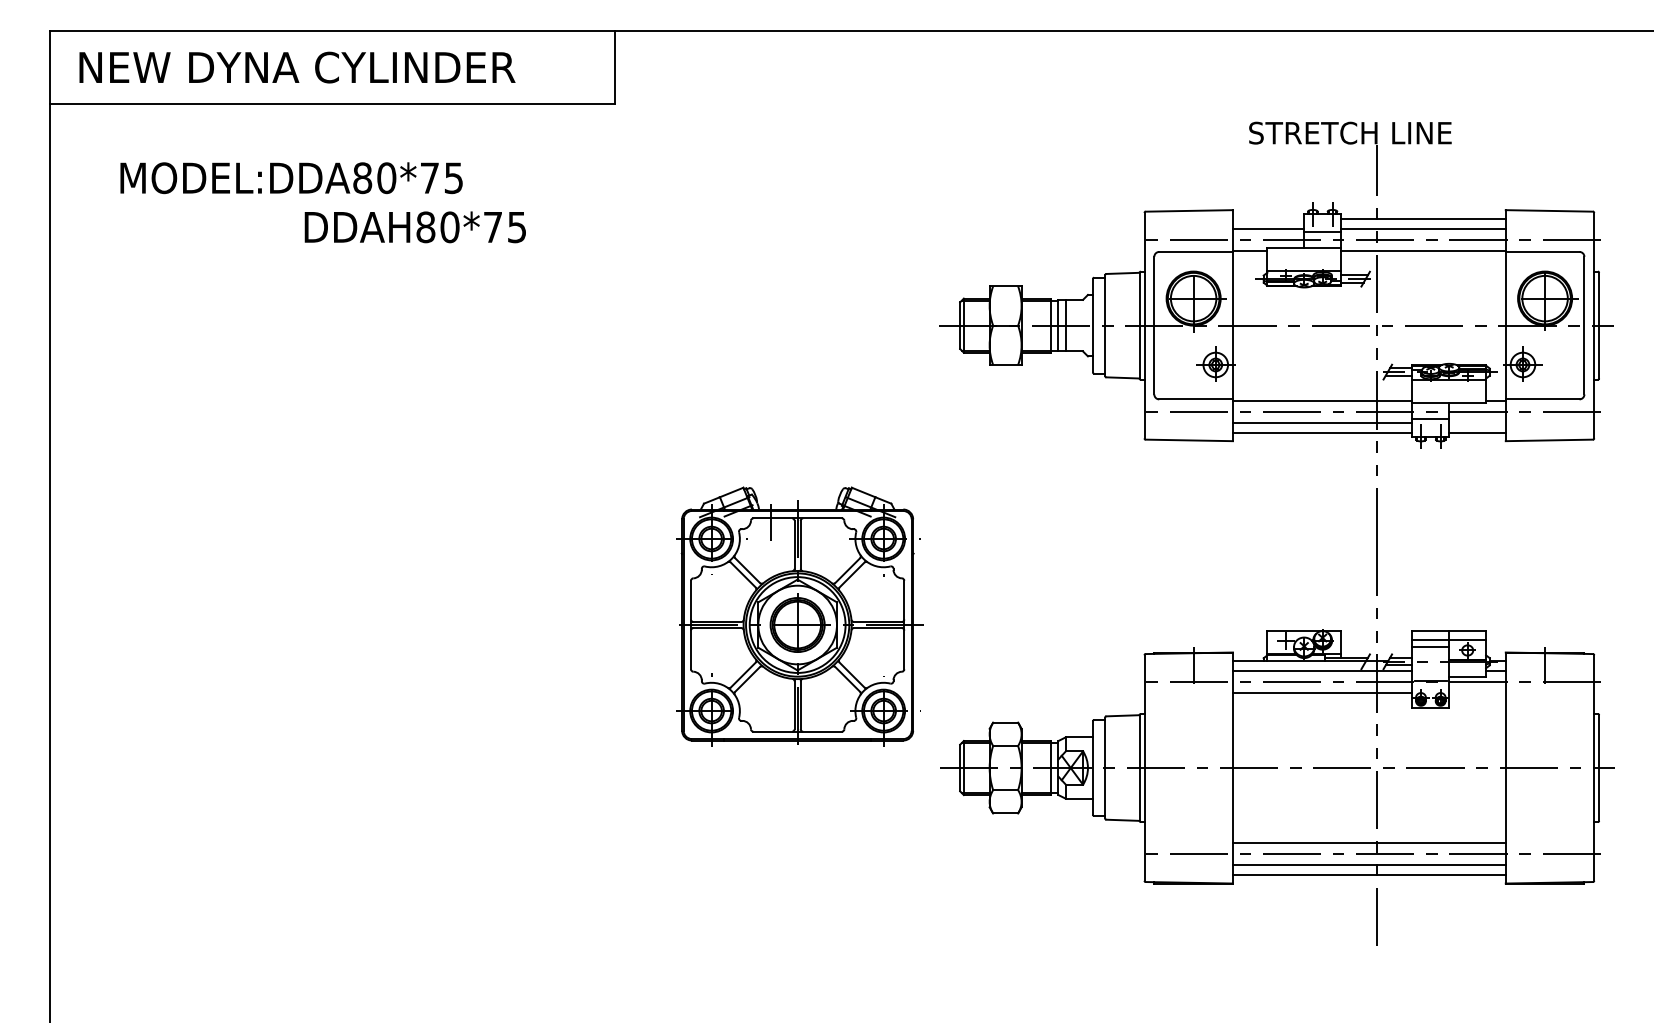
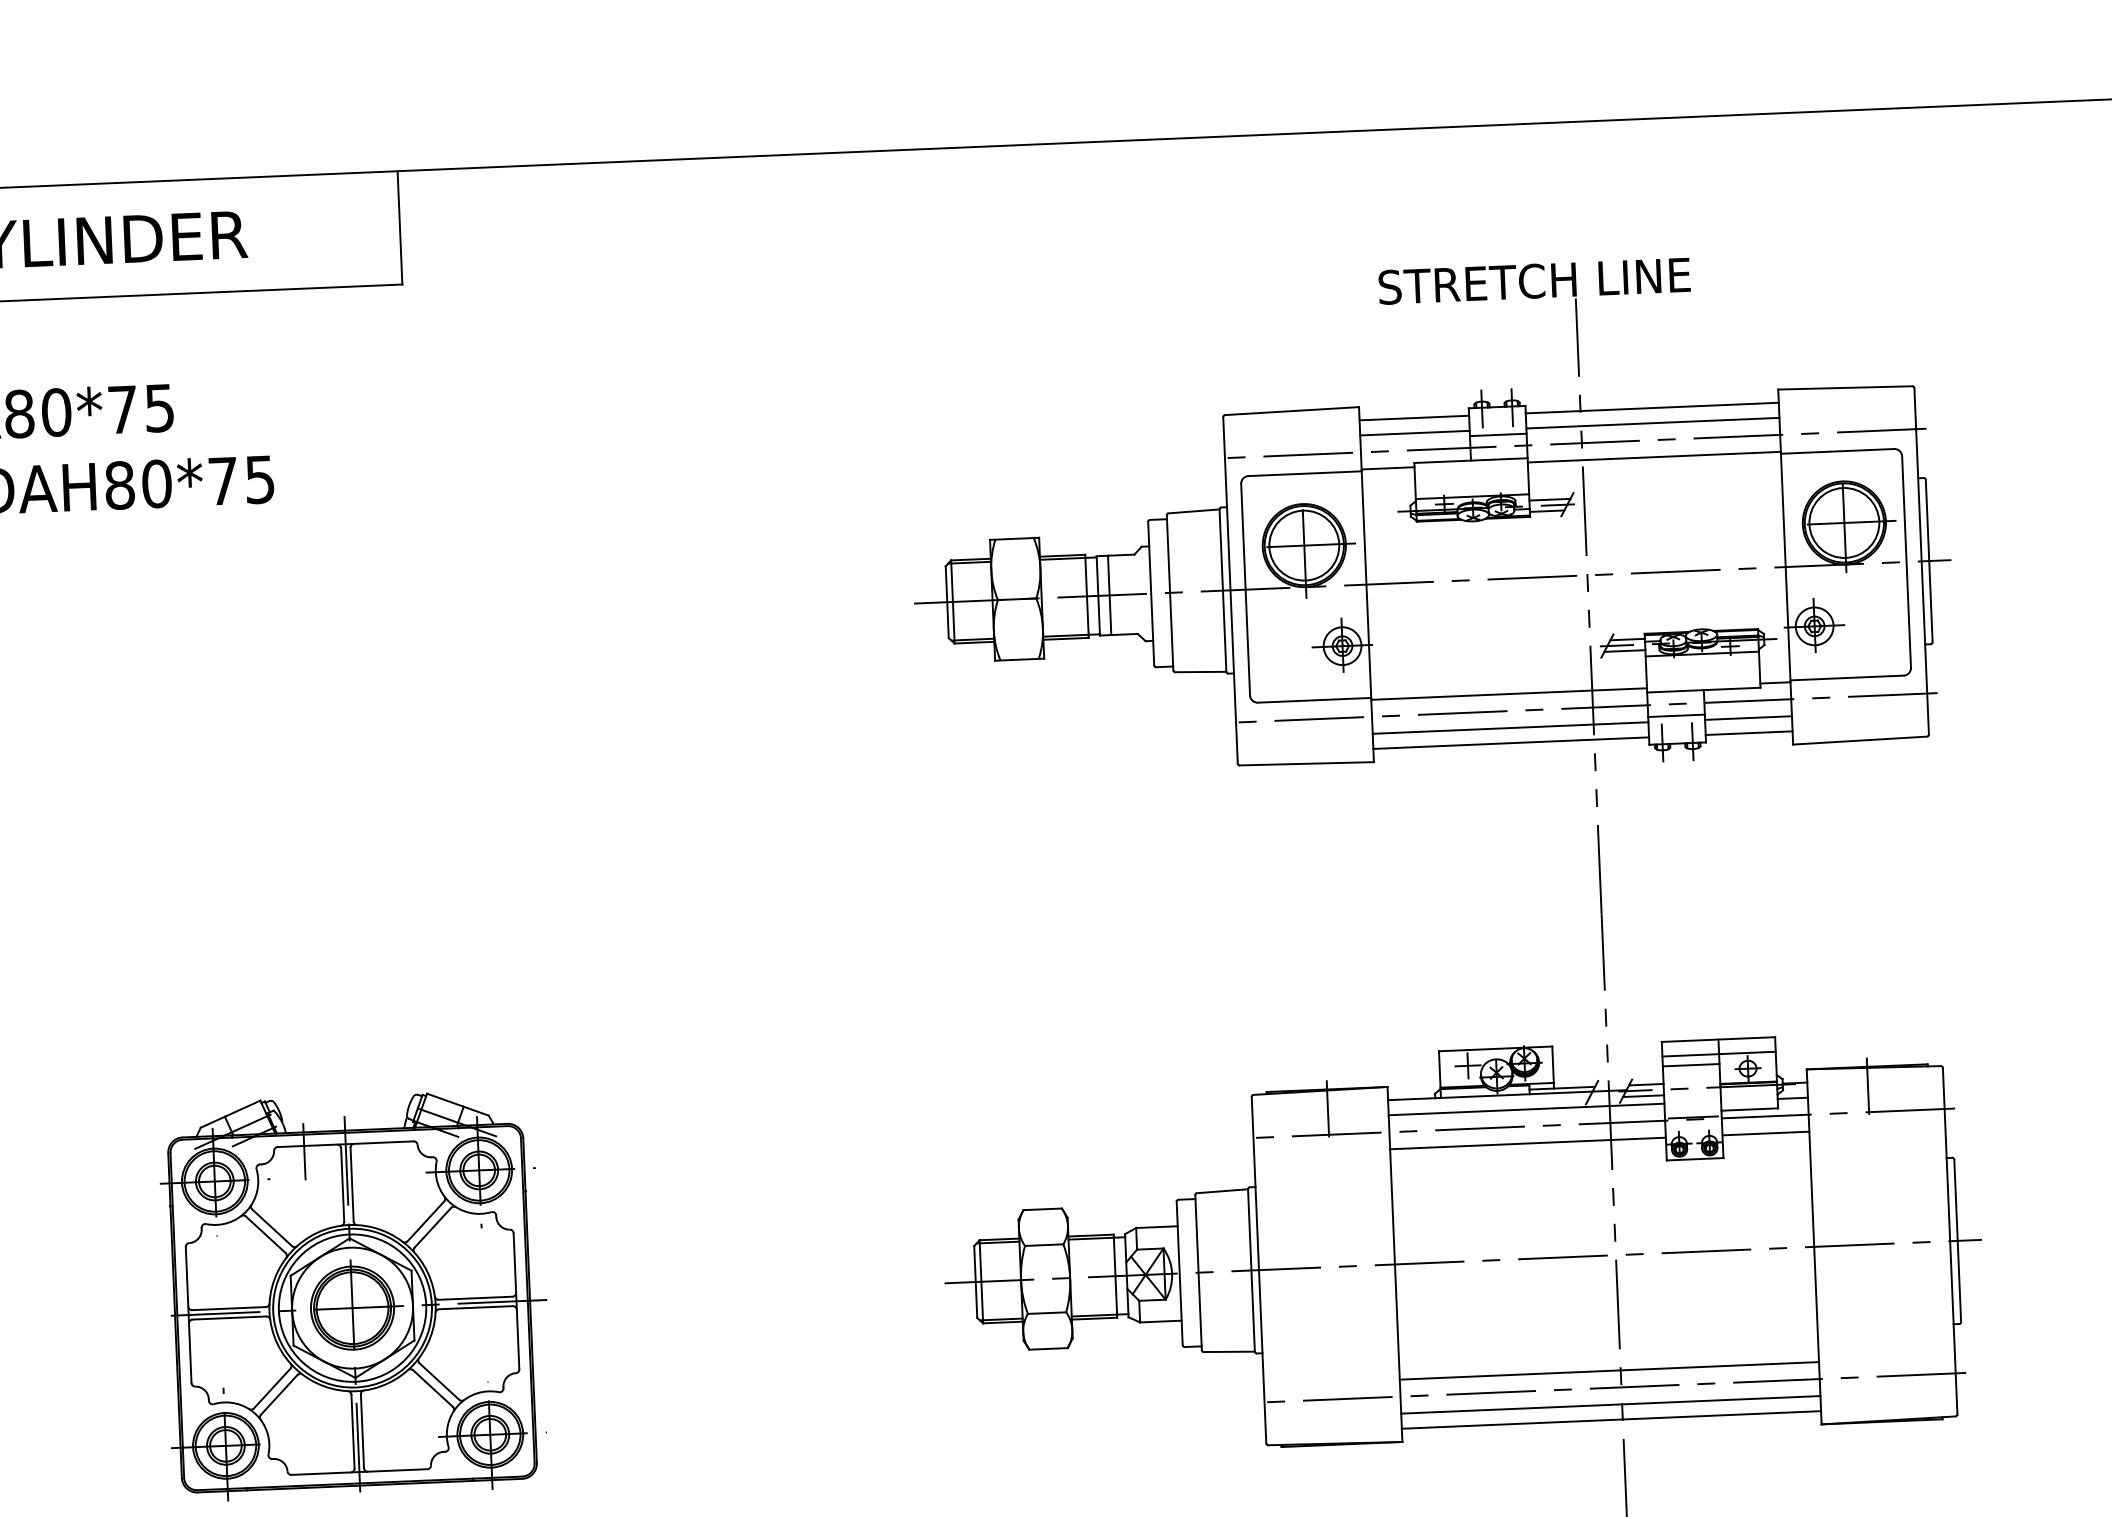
line: (1268, 218) -> (1414, 417), added
line: (1477, 422) -> (1748, 717), added
part: (799, 616) -> (354, 1294), moved
line: (1477, 693) -> (1765, 1134), added

